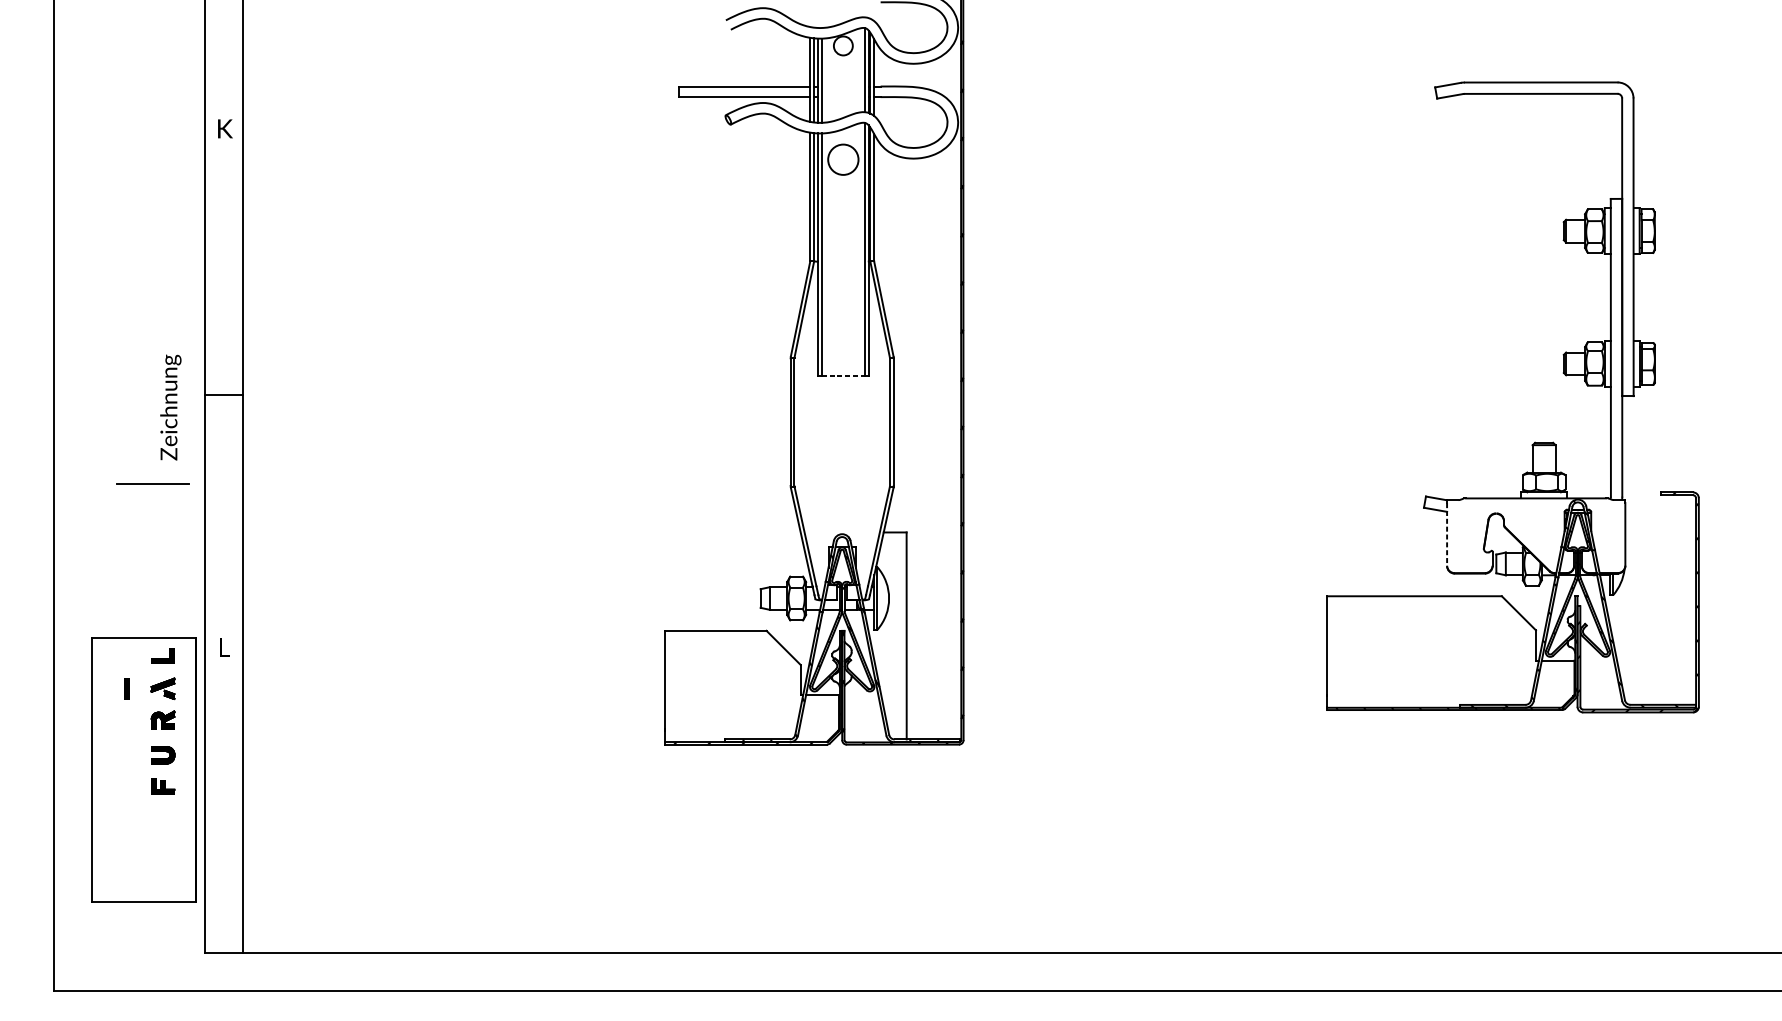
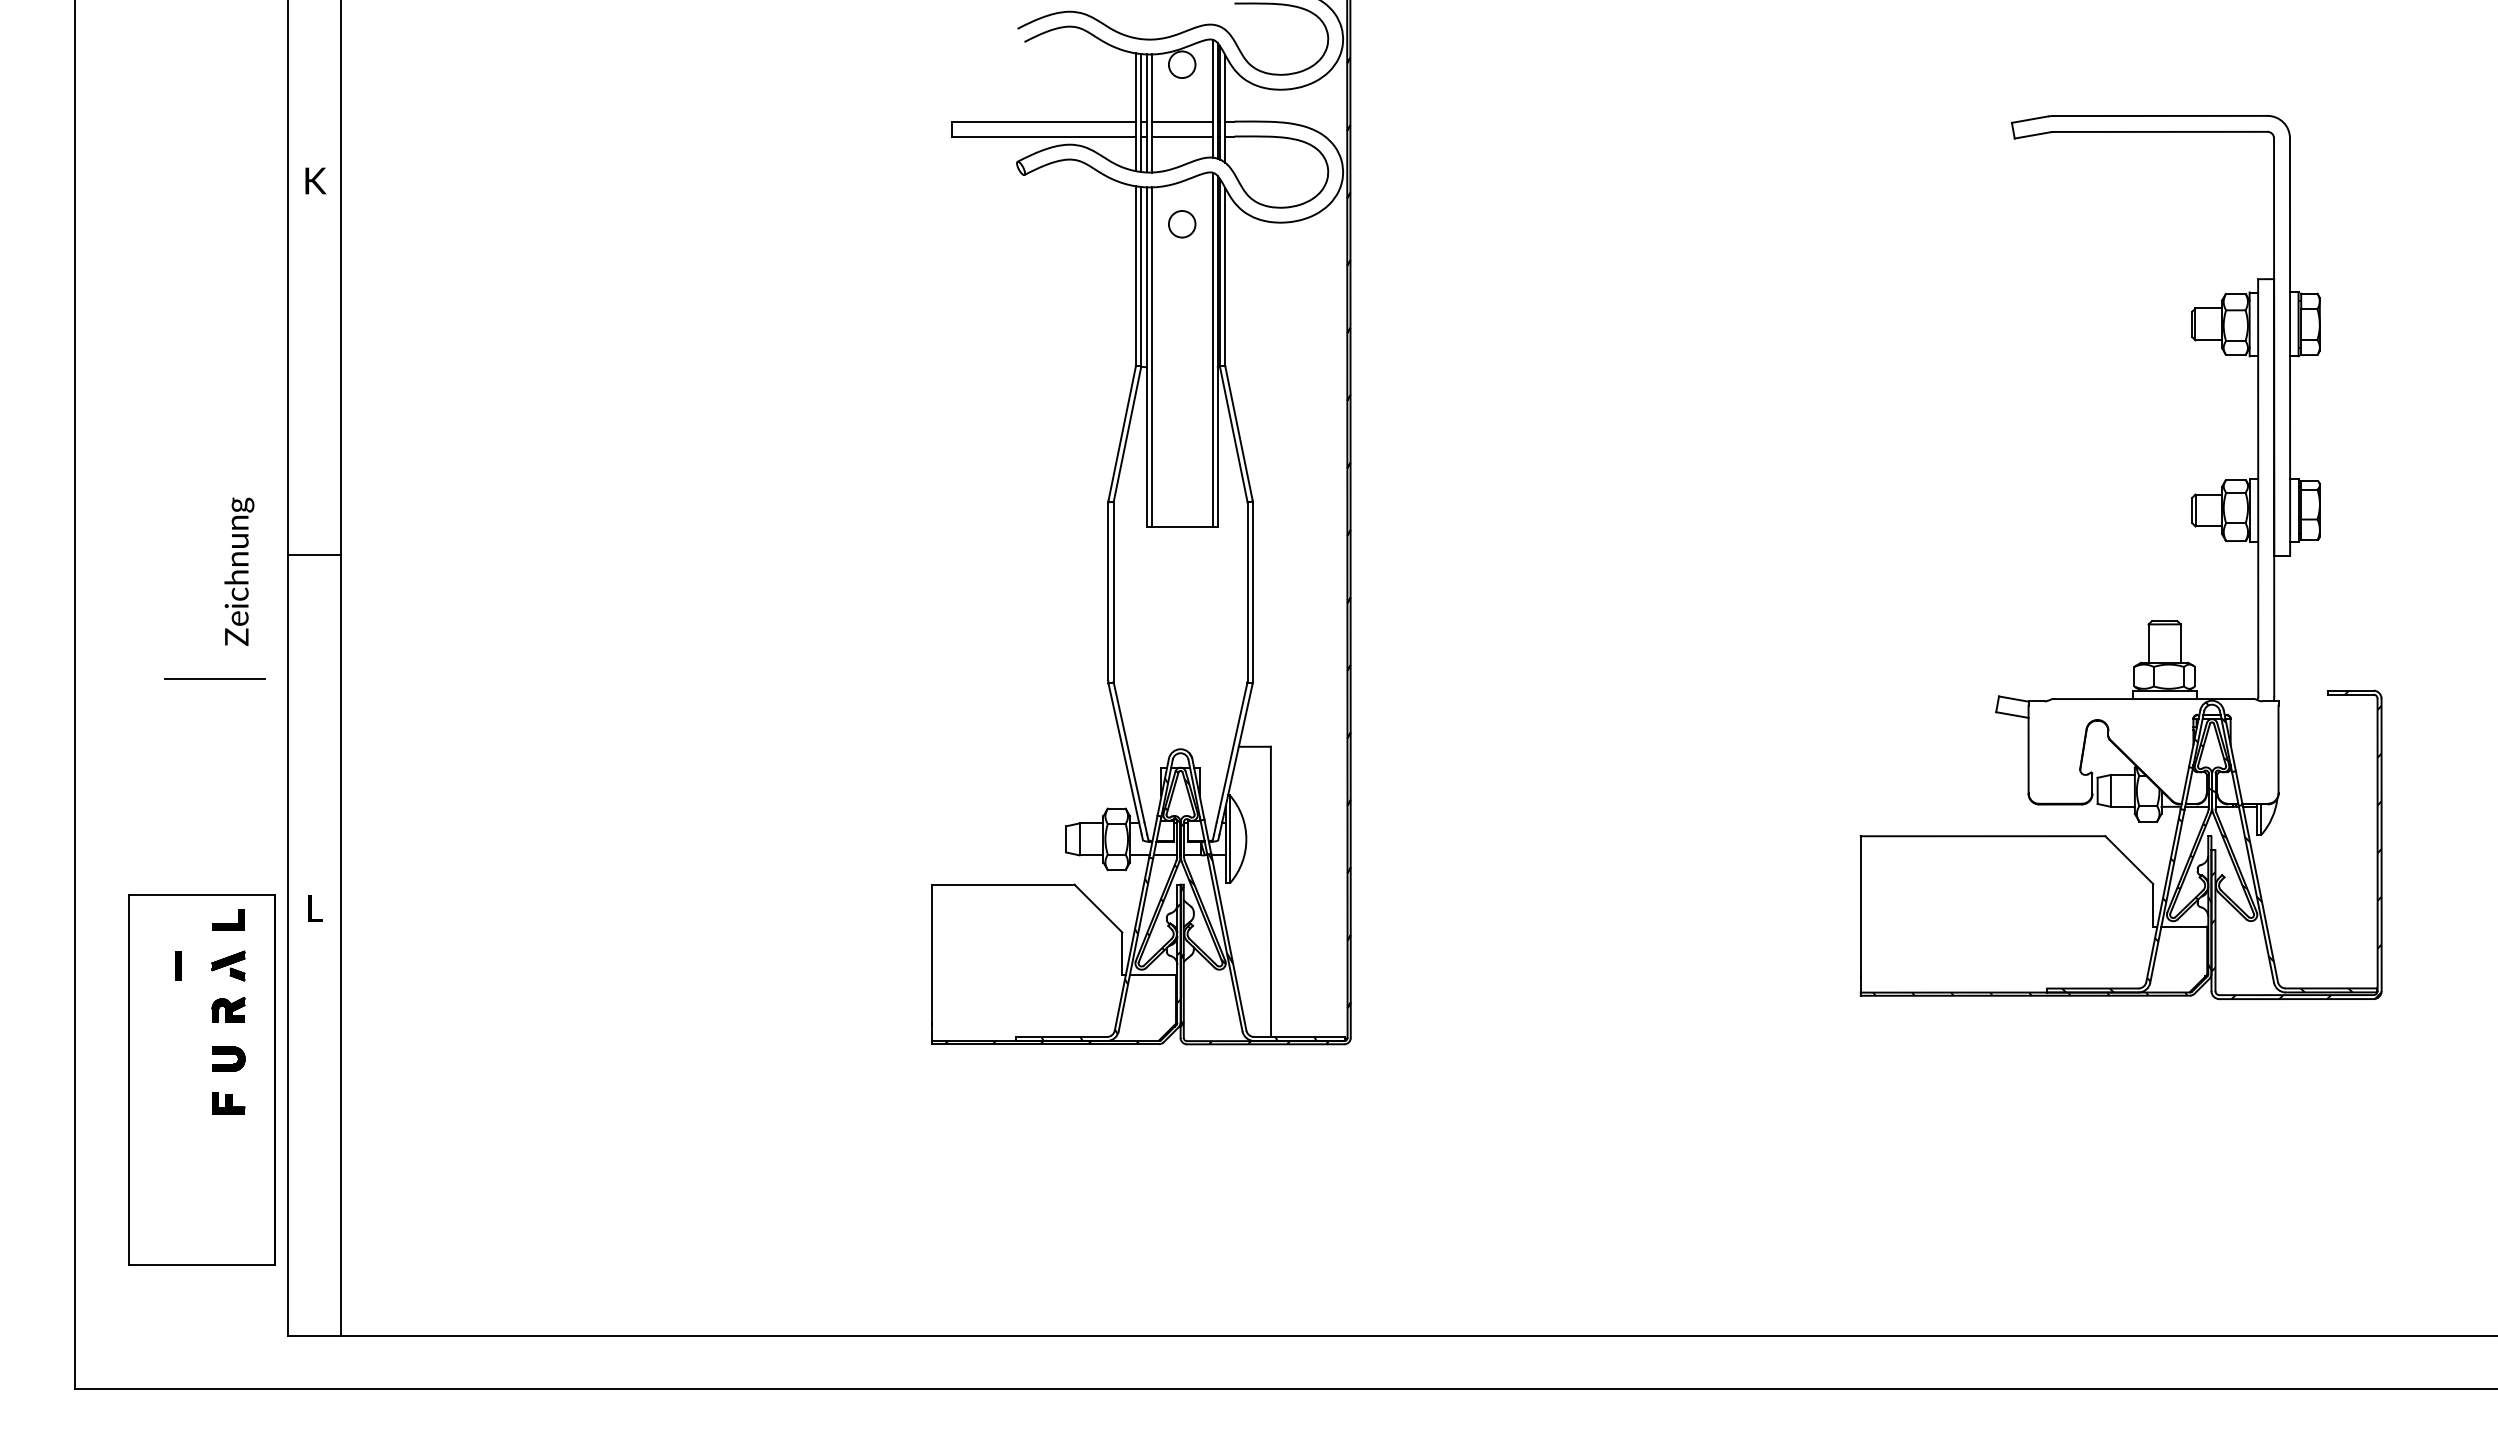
line: (842, 86) -> (1181, 121), added
line: (842, 97) -> (1181, 136), added
circle: (842, 159) -> (1181, 224), size x0.62
line: (843, 376) -> (1182, 527), dashed -> solid
line: (1447, 534) -> (2028, 749), dashed -> solid

